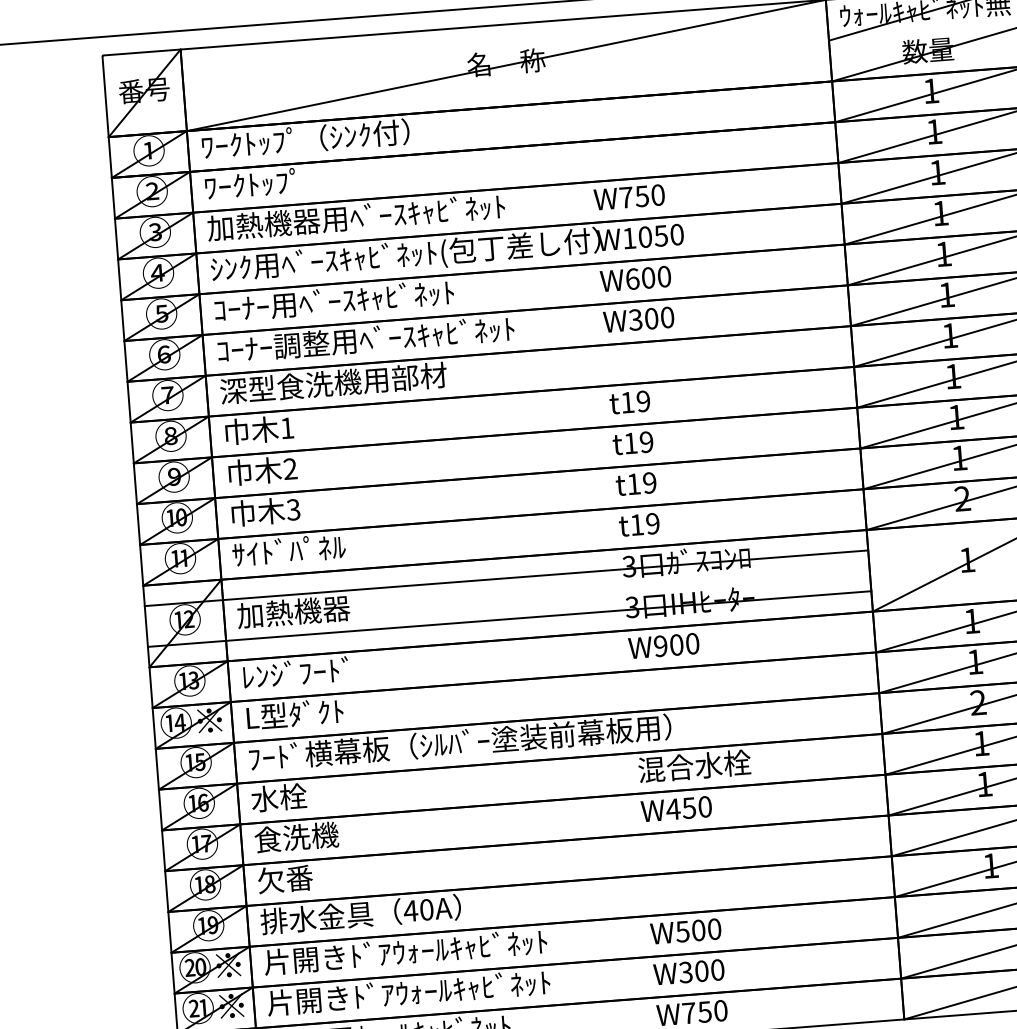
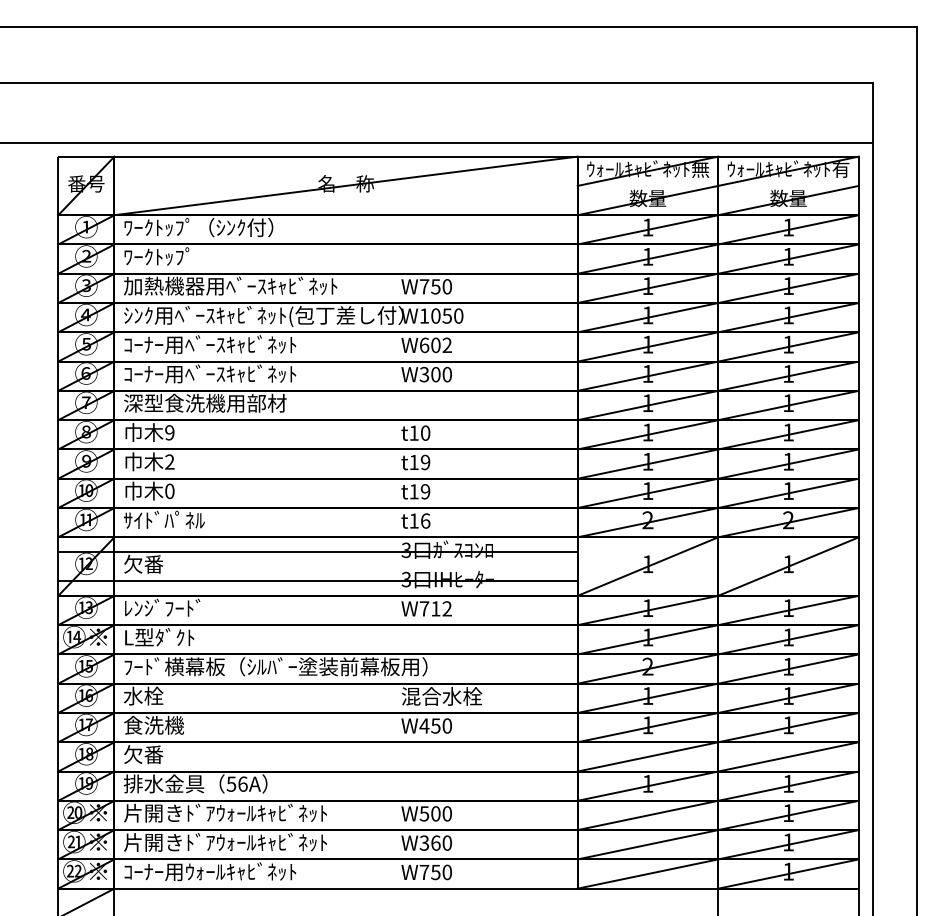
text: (663, 277) -> (446, 345), W600 -> W602
text: (394, 336) -> (251, 373), ｺｰﾅｰ調整用ﾍﾞｰｽｷｬﾋﾞﾈｯﾄ -> ｺｰﾅｰ用ﾍﾞｰｽｷｬﾋﾞﾈｯﾄ
text: (643, 400) -> (425, 432), t19 -> t10
text: (286, 427) -> (169, 432), 1 -> 9
text: (293, 510) -> (169, 491), 3 -> 0
text: (652, 522) -> (425, 520), t19 -> t16
text: (293, 610) -> (164, 563), 加熱機器 -> 欠番
text: (676, 644) -> (435, 608), W900 -> W712
text: (417, 909) -> (236, 783), 40A -> 56A
text: (701, 970) -> (435, 842), W300 -> W360

